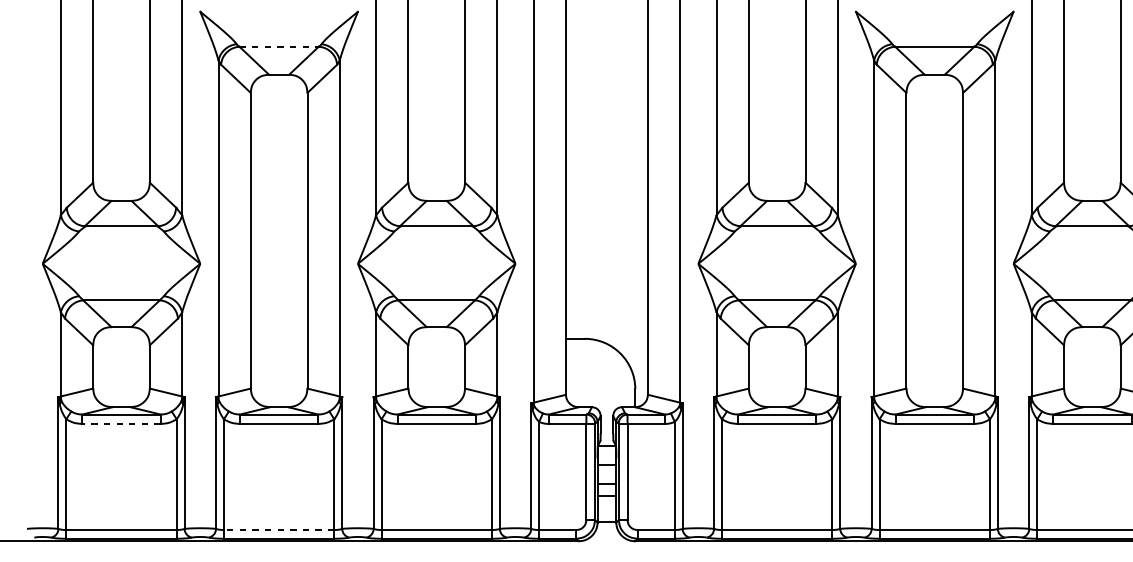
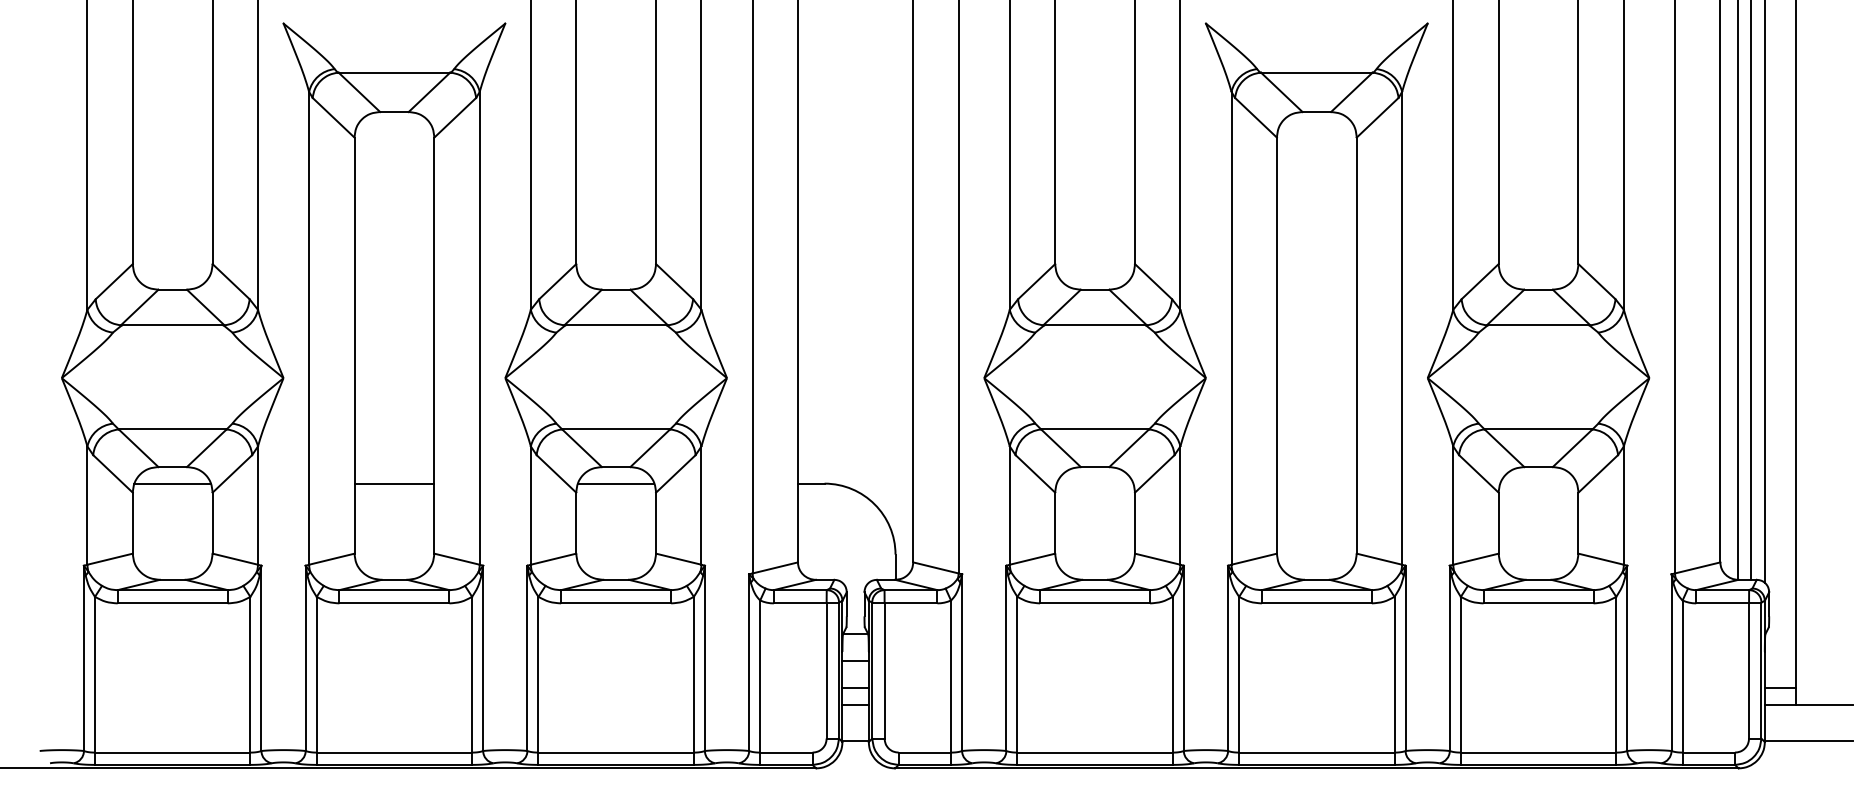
line: (279, 46) -> (394, 72), dashed -> solid
line: (121, 338) -> (172, 483), added
line: (279, 338) -> (394, 483), added
line: (436, 338) -> (615, 483), added
line: (121, 424) -> (172, 603), dashed -> solid
line: (279, 529) -> (394, 752), dashed -> solid

